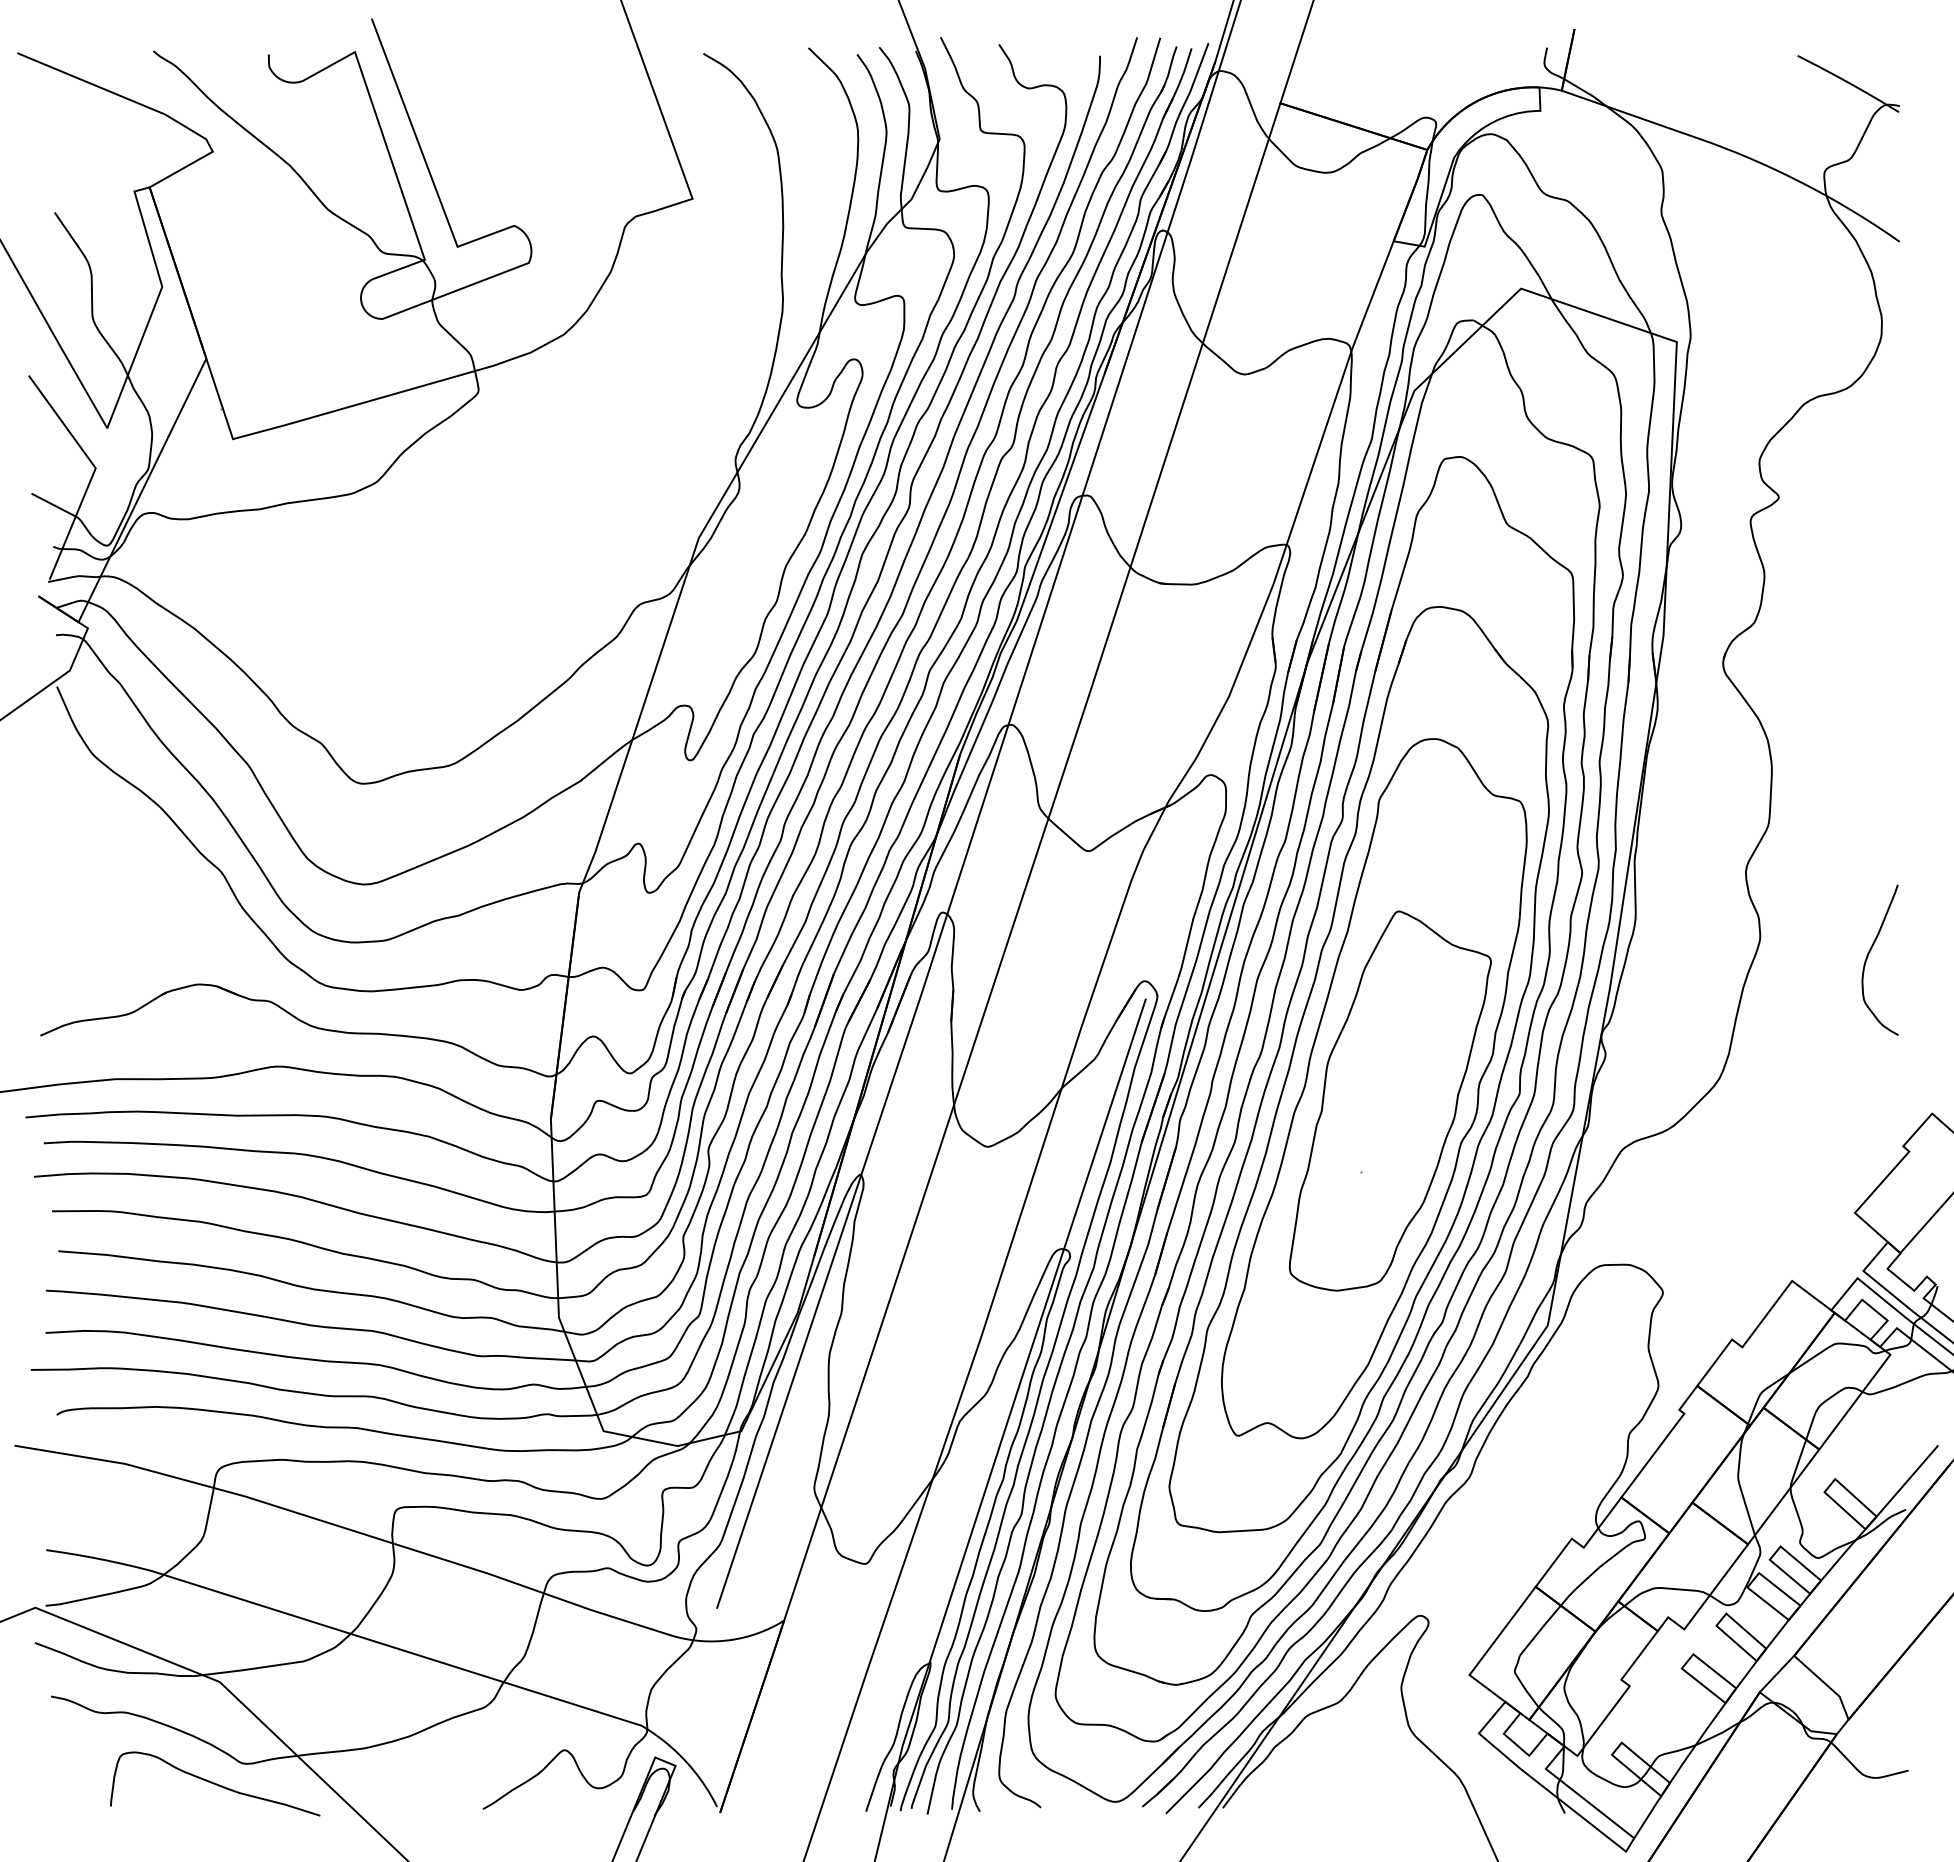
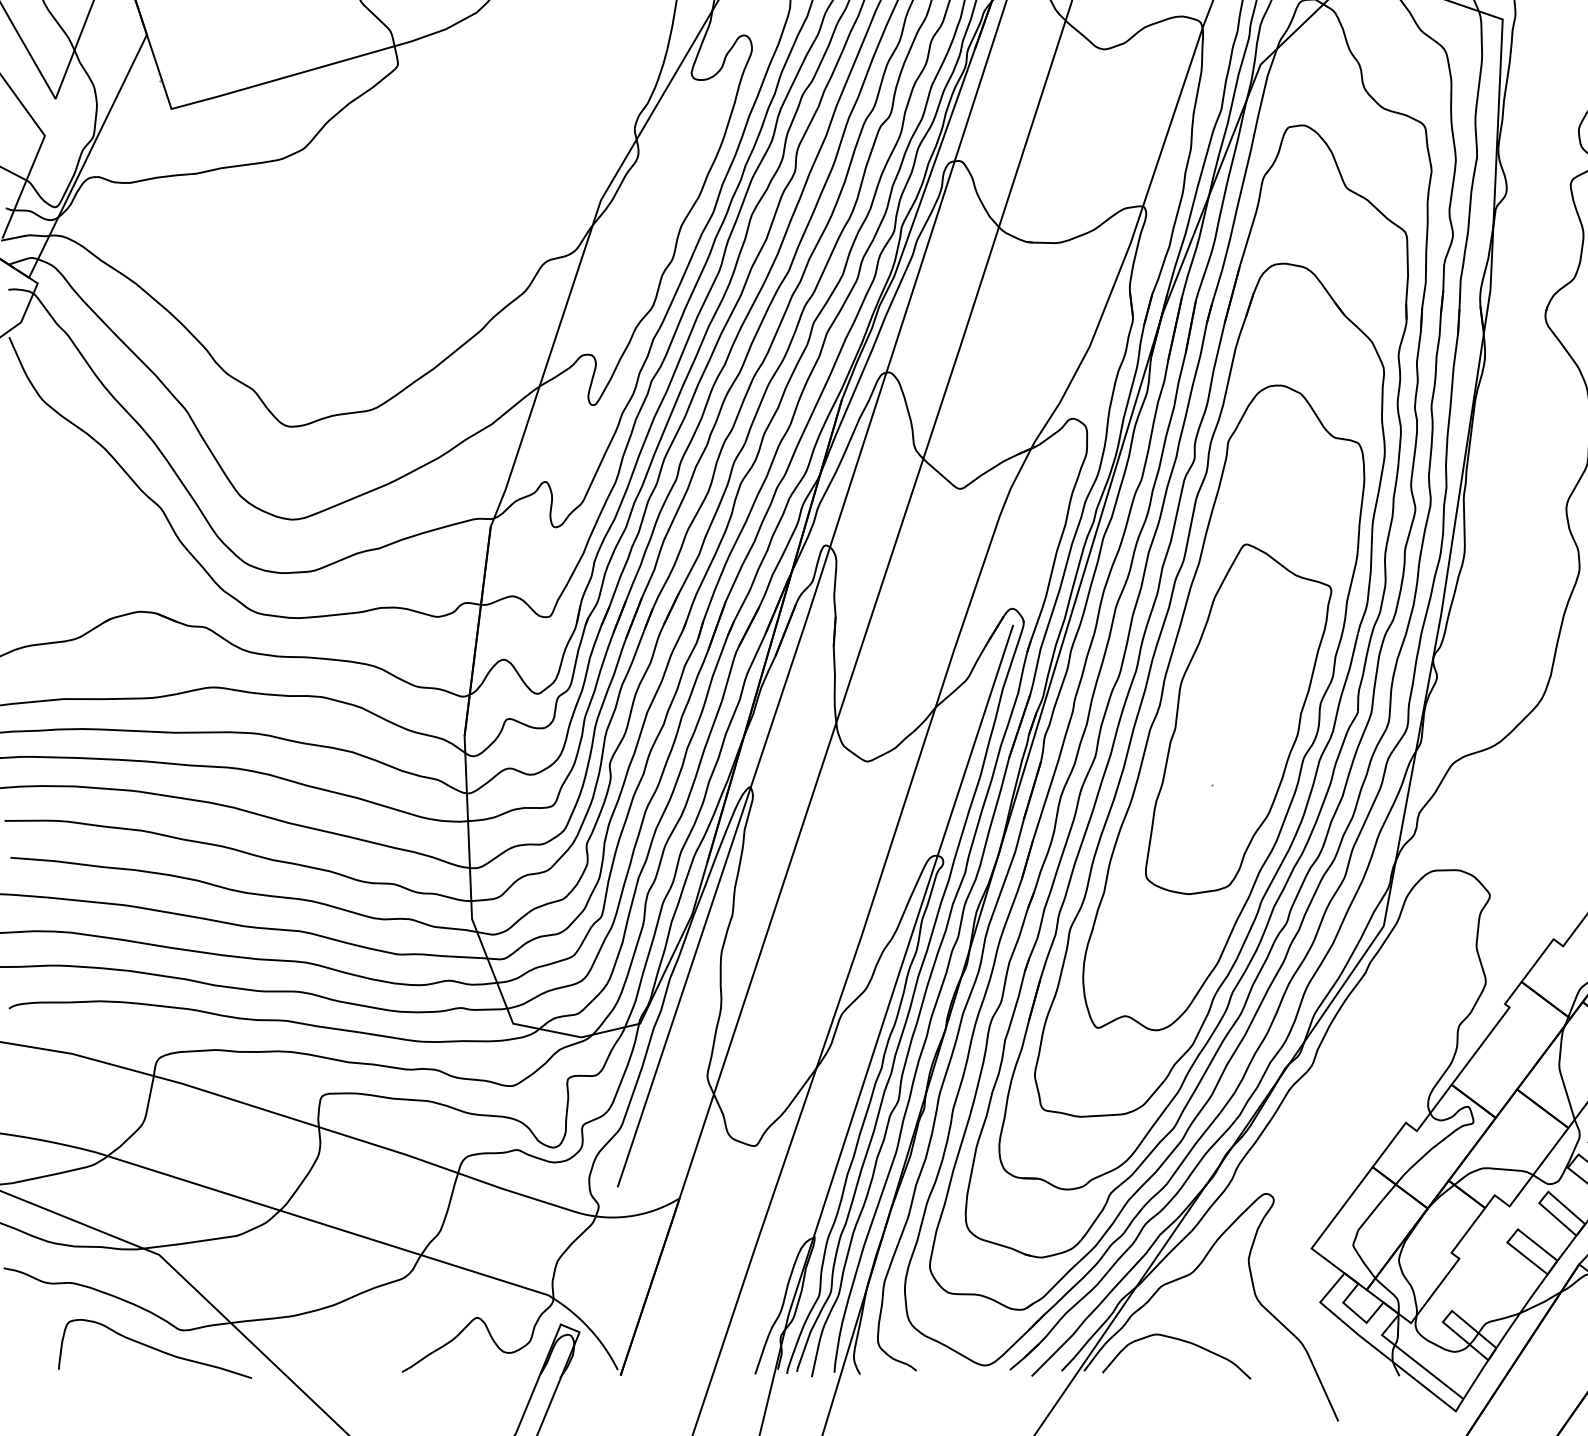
curve: (1327, 1775) -> (1180, 1341), added

